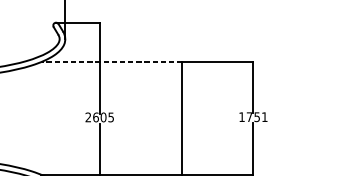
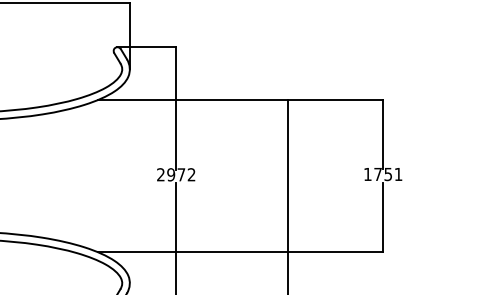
line: (111, 61) -> (192, 99), dashed -> solid
text: (103, 117) -> (181, 174), 2605 -> 2972

